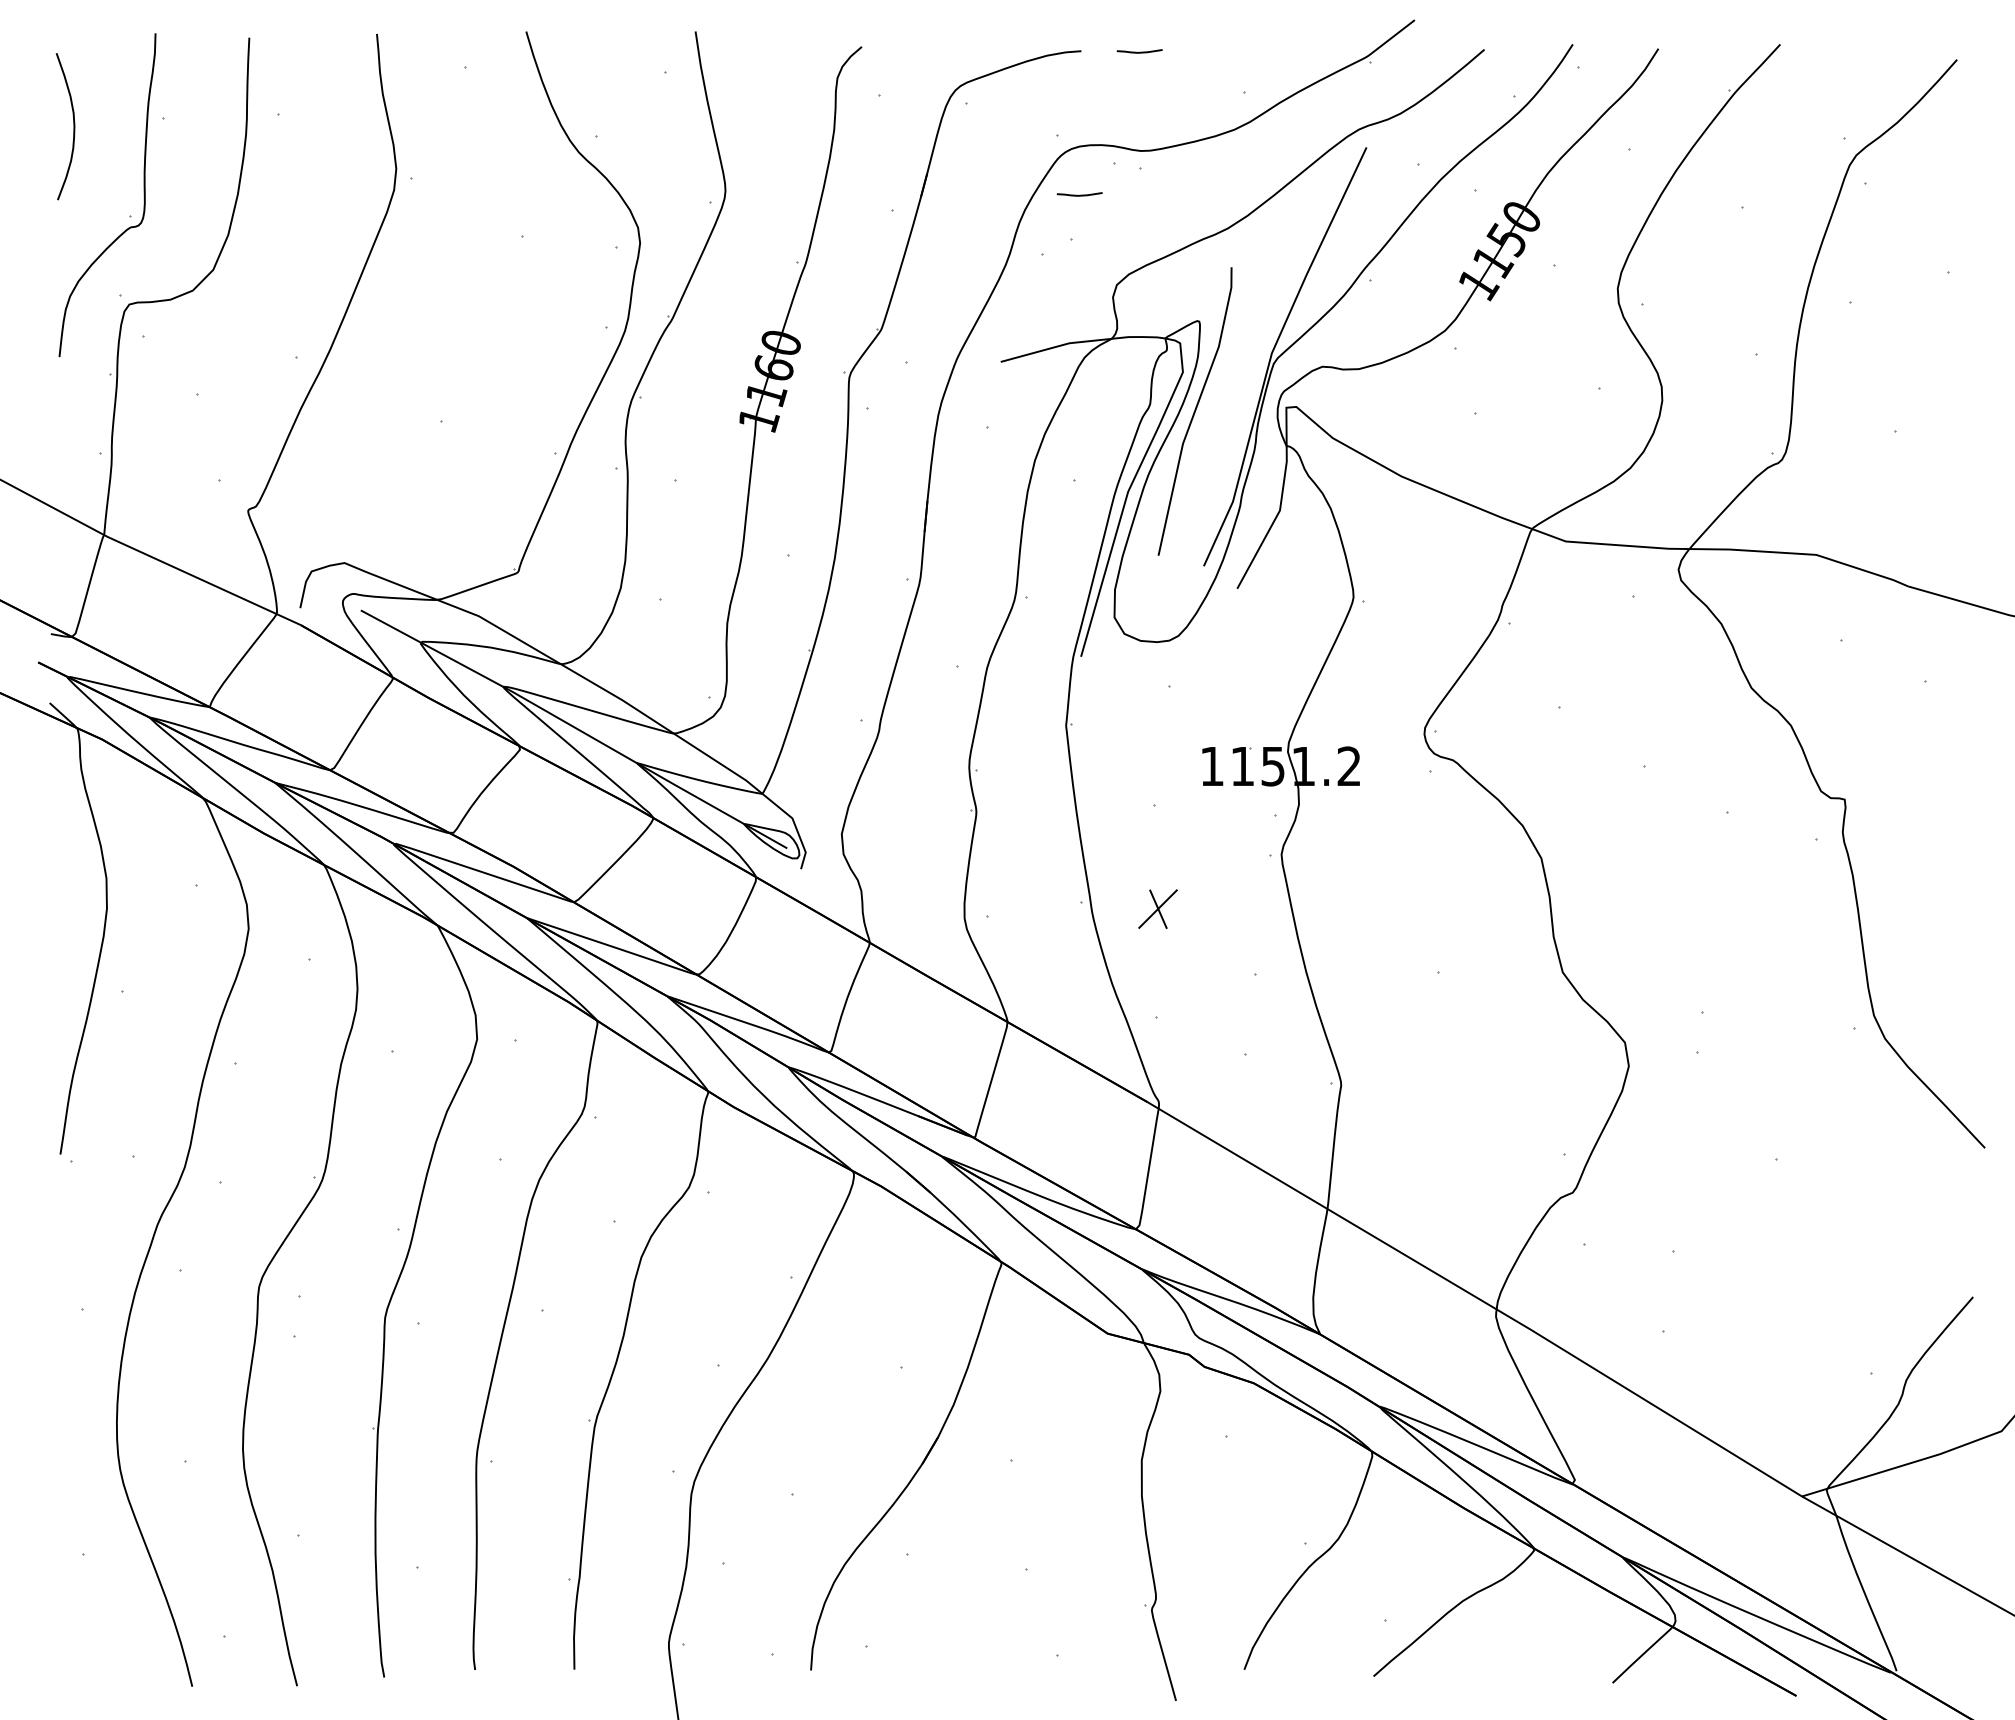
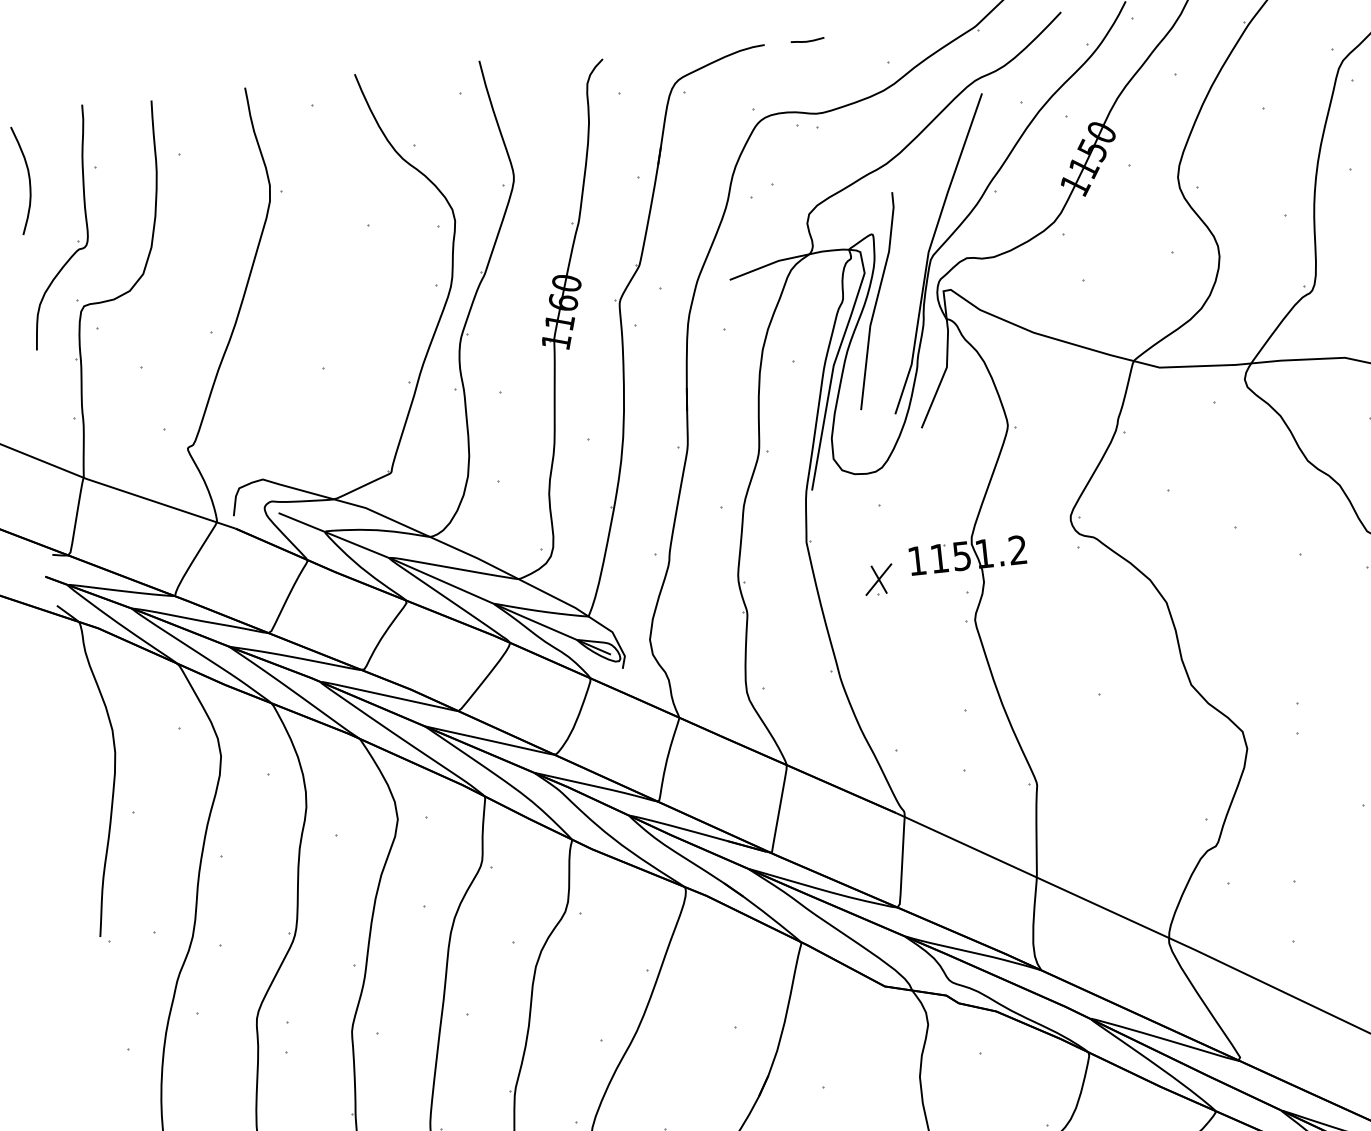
curve: (1079, 194) -> (774, 150), removed
part: (1157, 908) -> (878, 579), moved

